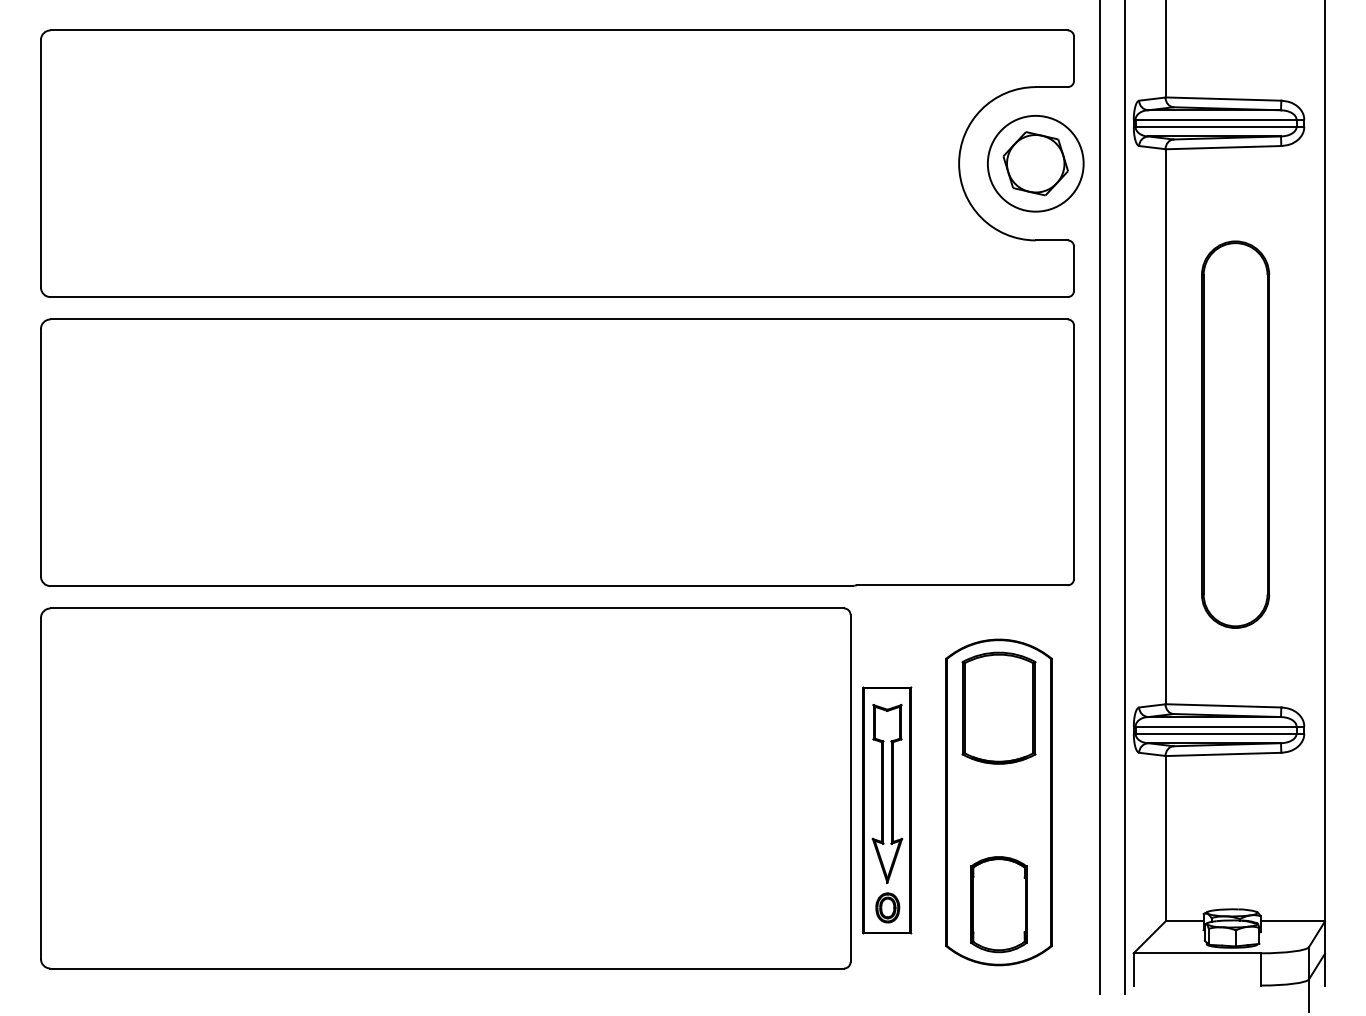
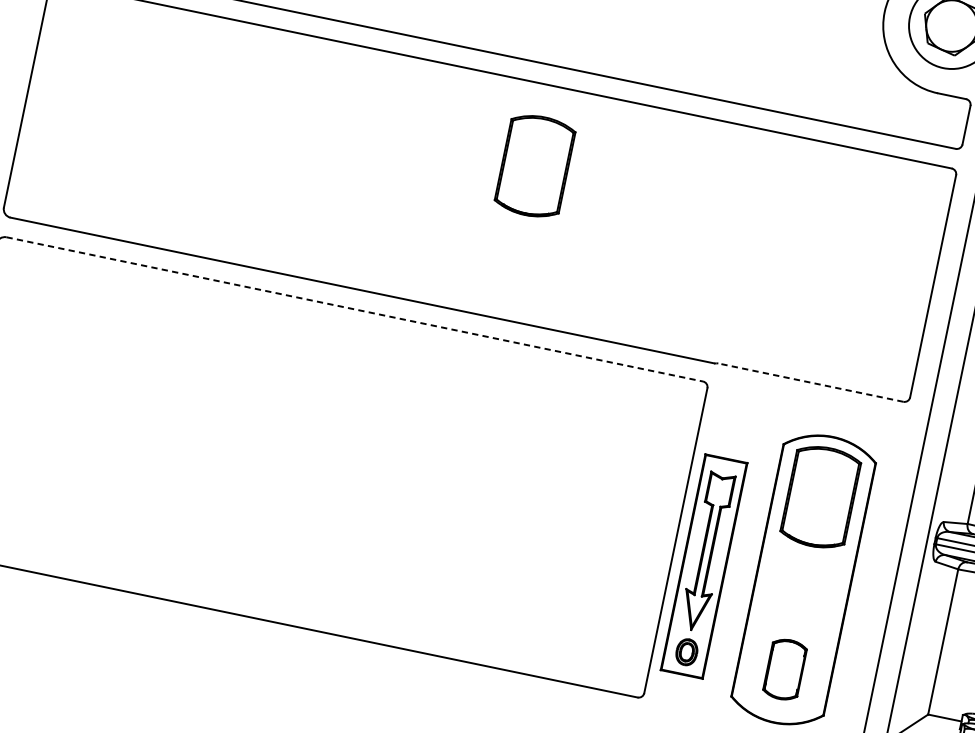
part: (611, 410) -> (534, 165), added
line: (961, 585) -> (810, 382), solid -> dashed
line: (447, 608) -> (354, 309), solid -> dashed
part: (998, 904) -> (784, 669), size x0.7

